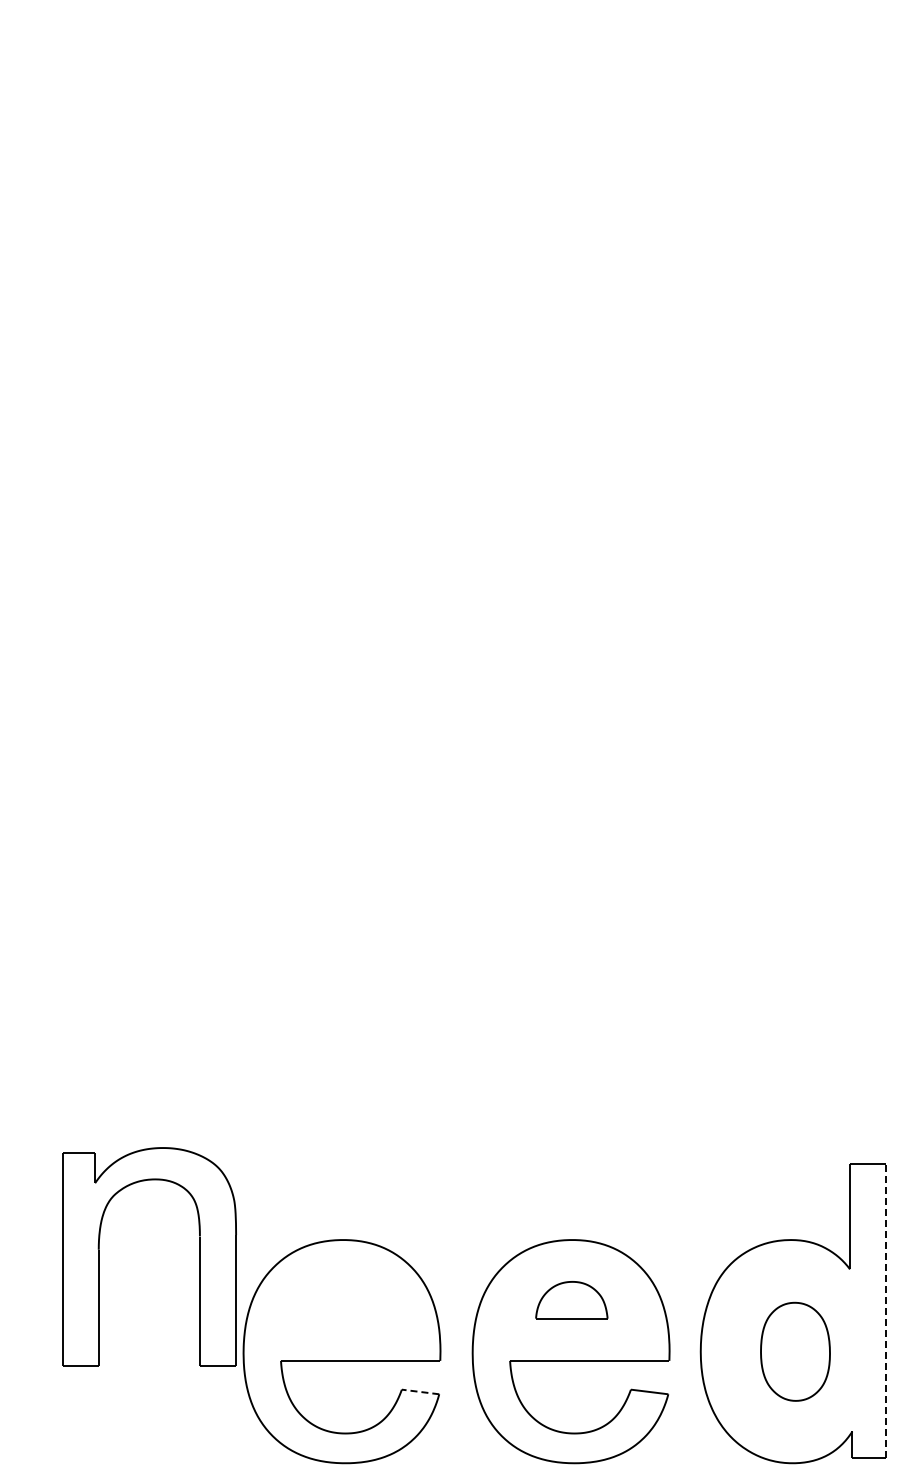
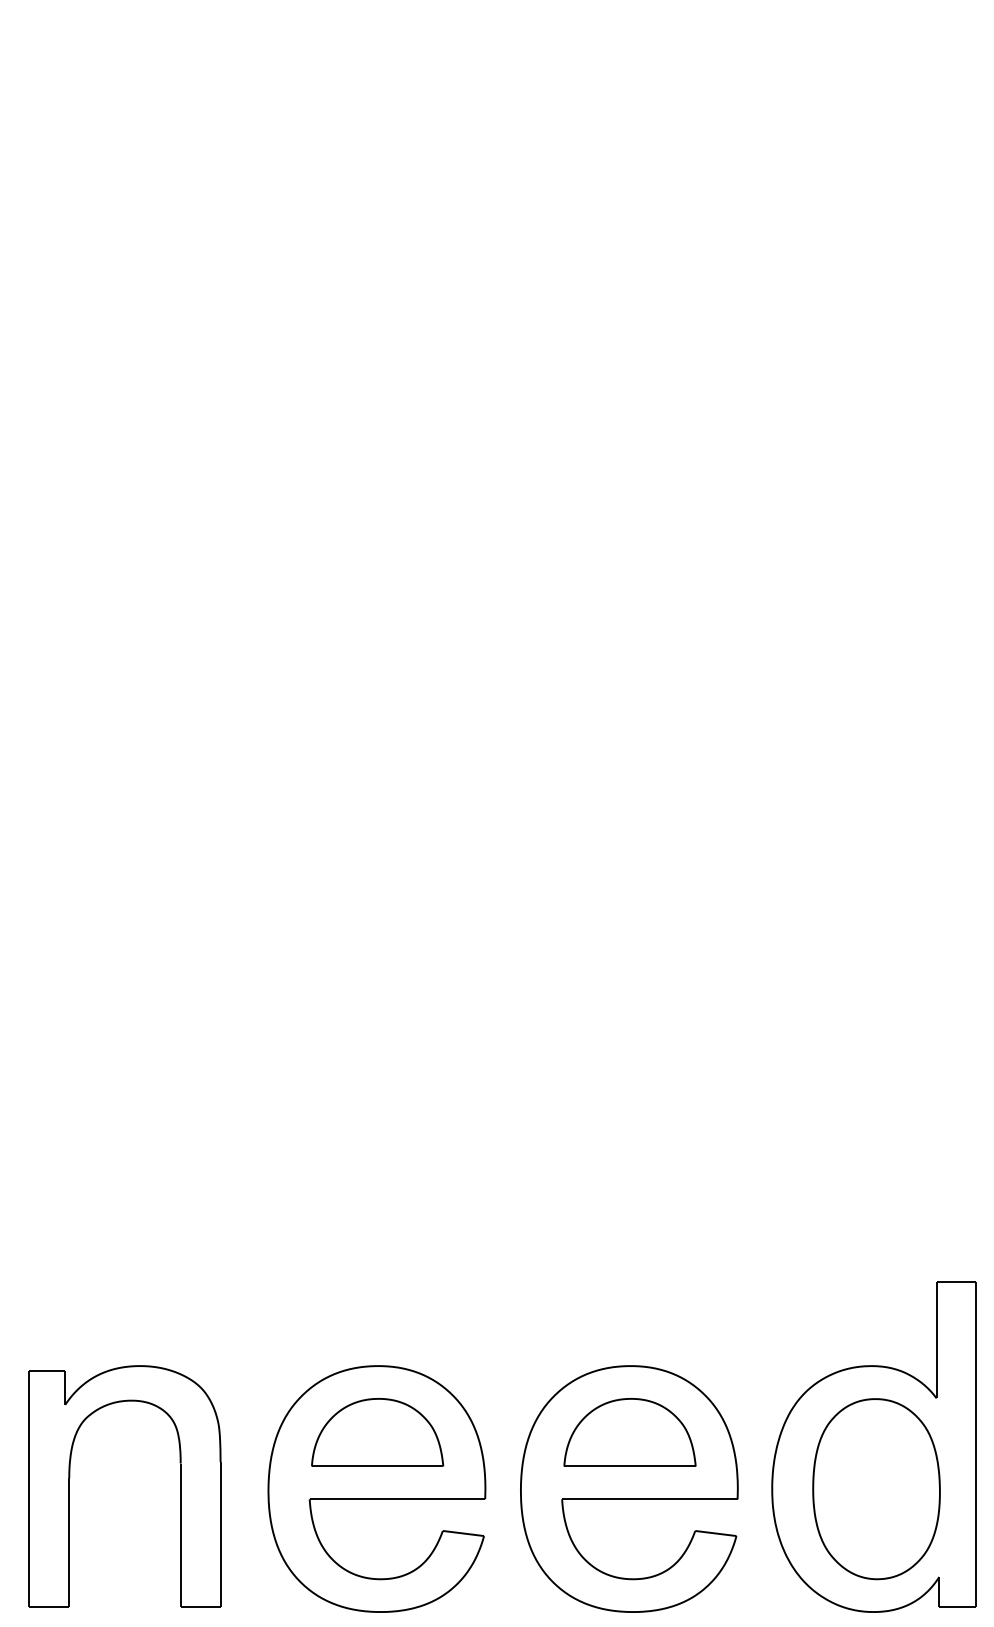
part: (99, 1256) -> (70, 1485), moved
part: (342, 1299) -> (377, 1431), added
part: (571, 1299) -> (629, 1431), size x1.67
line: (886, 1310) -> (976, 1443), dashed -> solid
part: (795, 1351) -> (876, 1488), size x1.67
line: (420, 1391) -> (463, 1532), dashed -> solid

